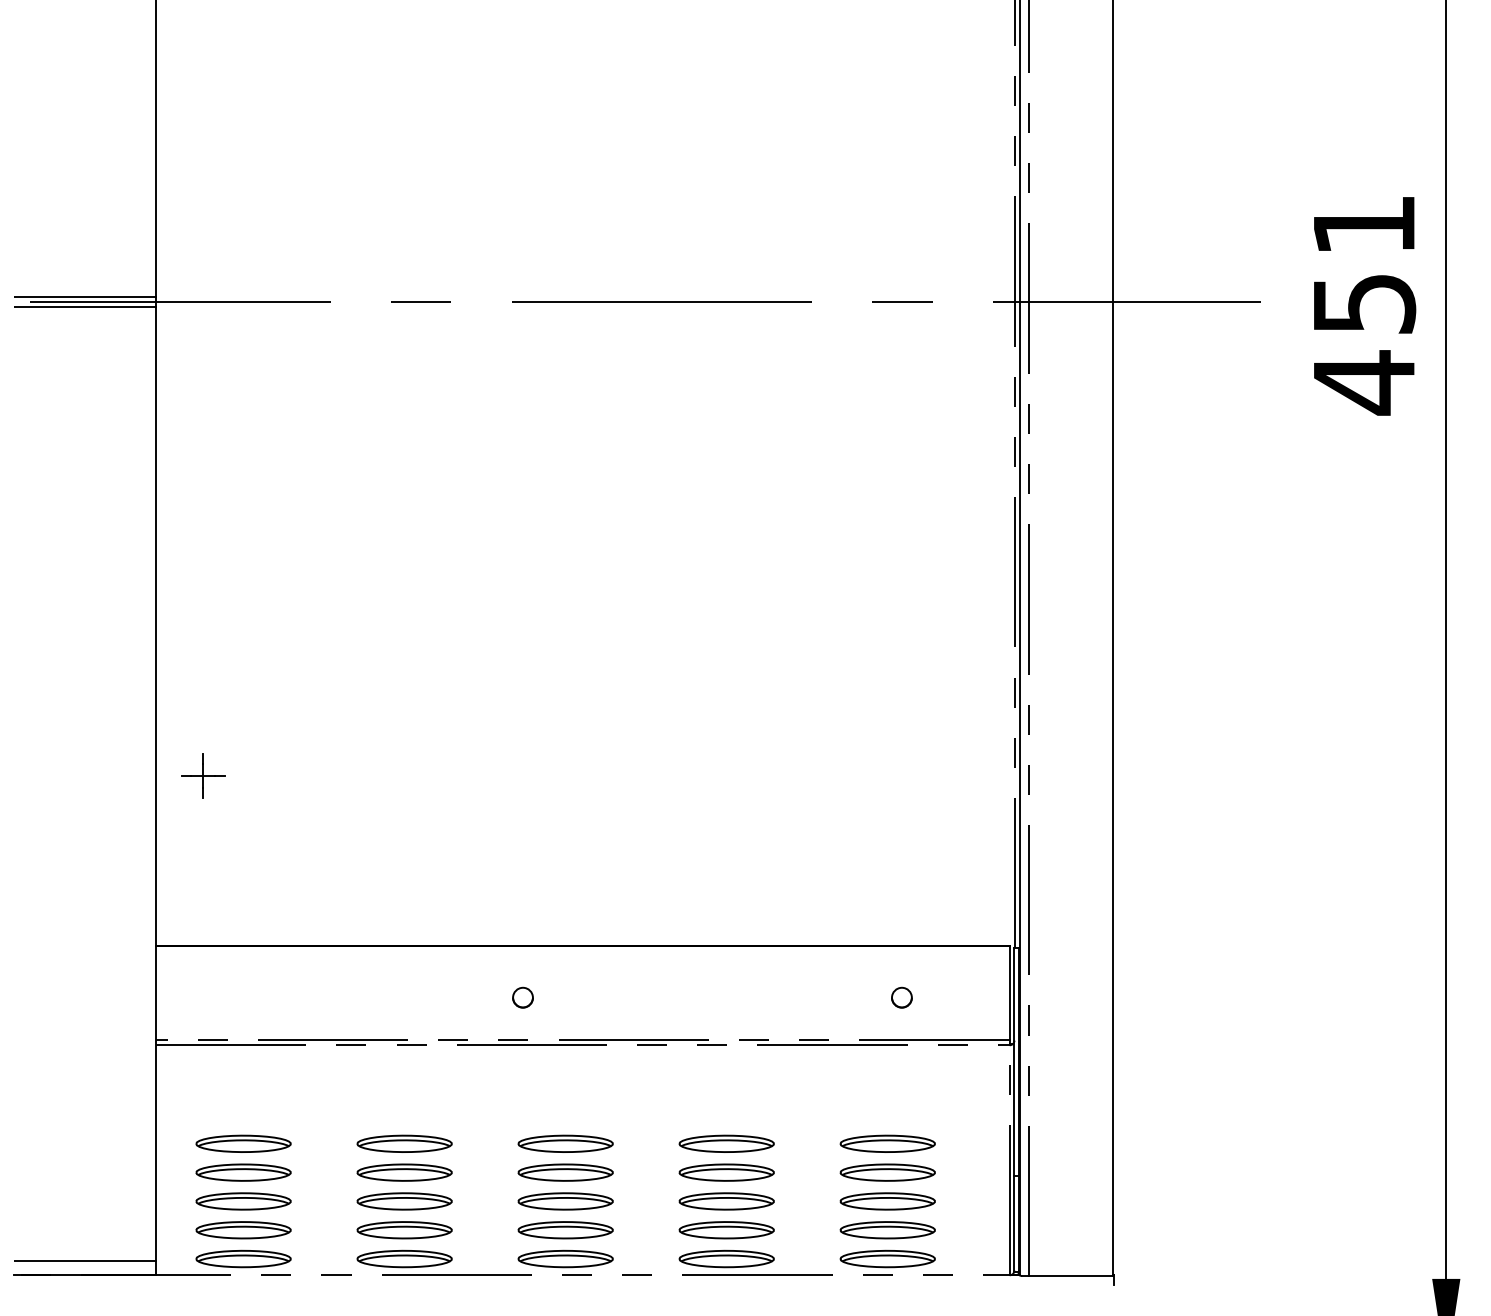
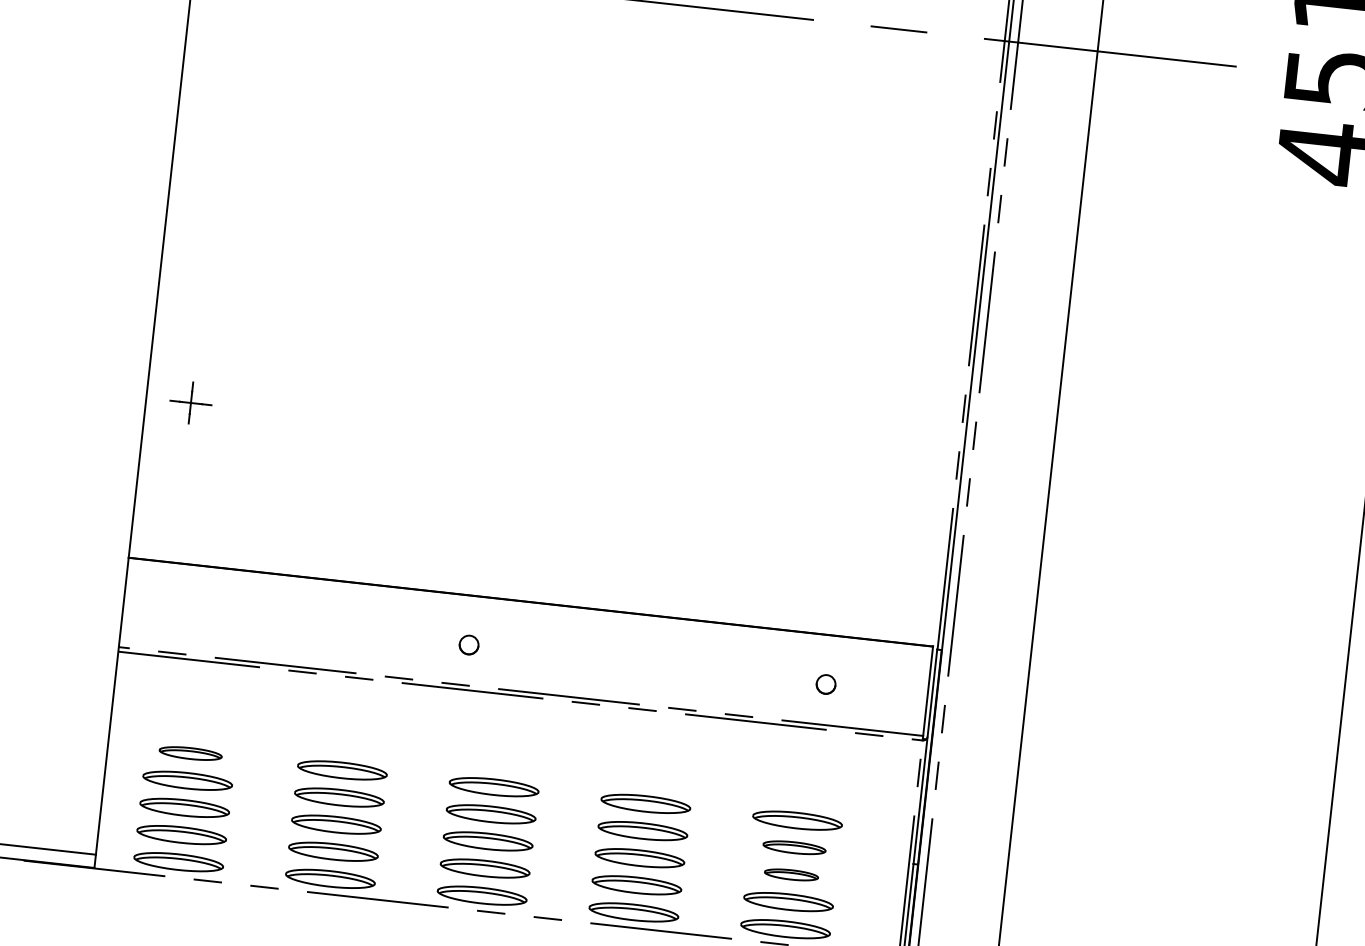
part: (243, 1143) -> (190, 753), size x0.7
part: (887, 1172) -> (794, 847), size x0.7
part: (887, 1201) -> (791, 874), size x0.6

